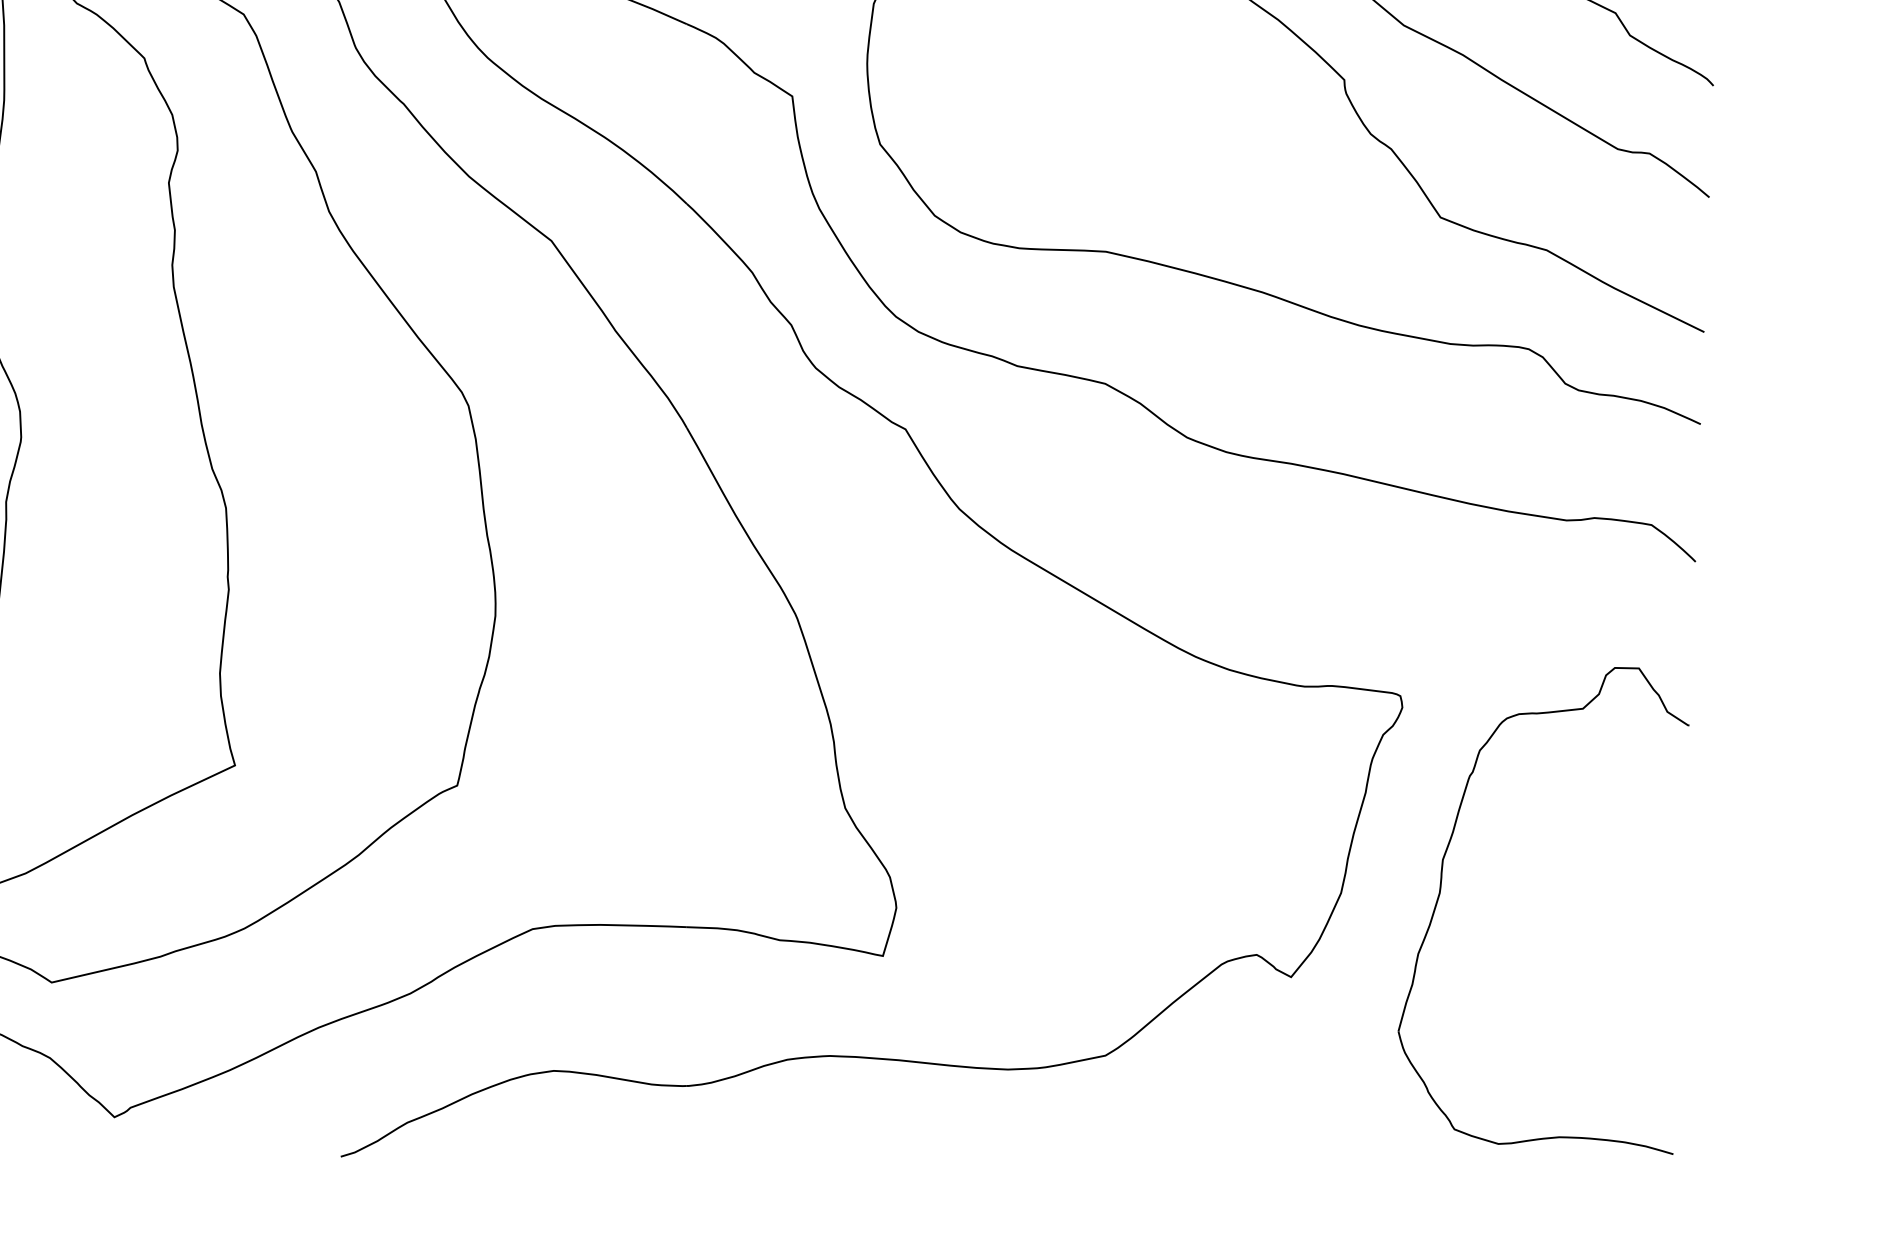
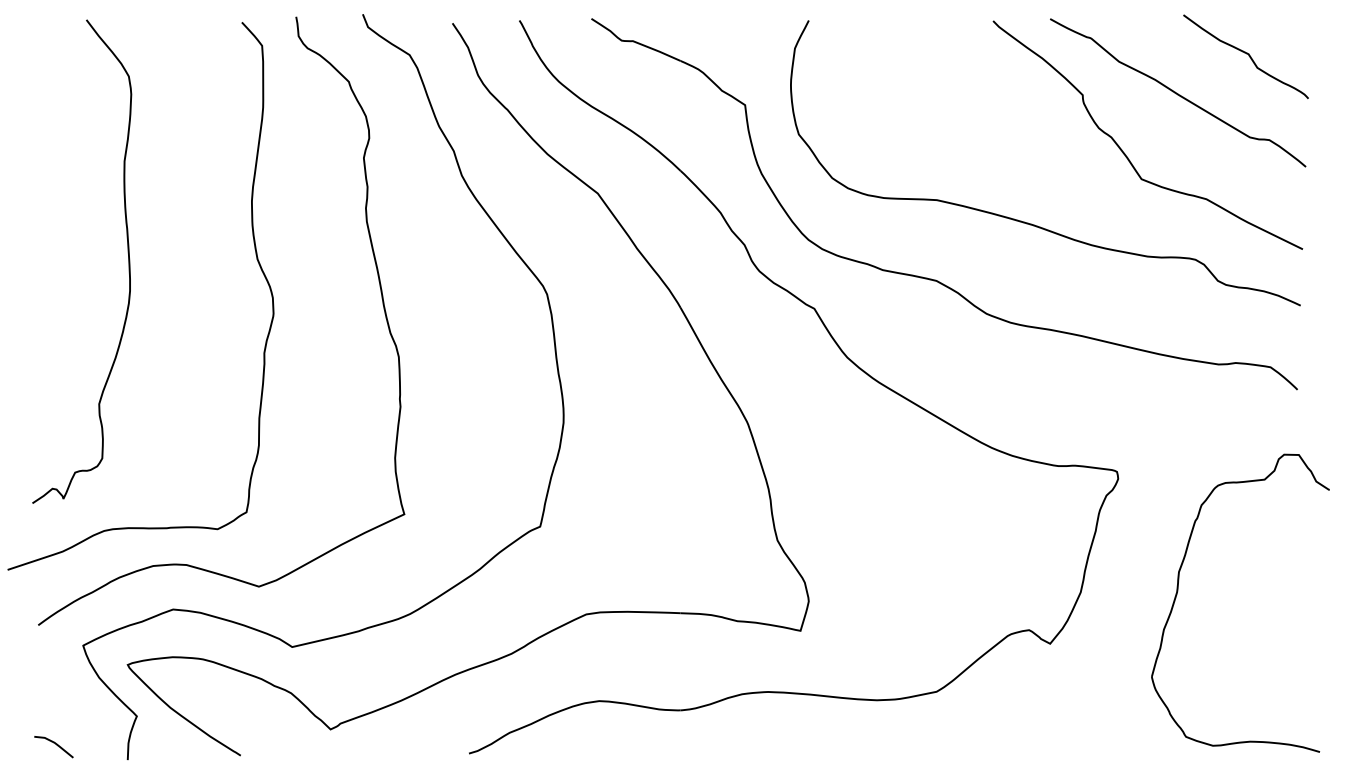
part: (1442, 891) -> (1178, 591), moved

